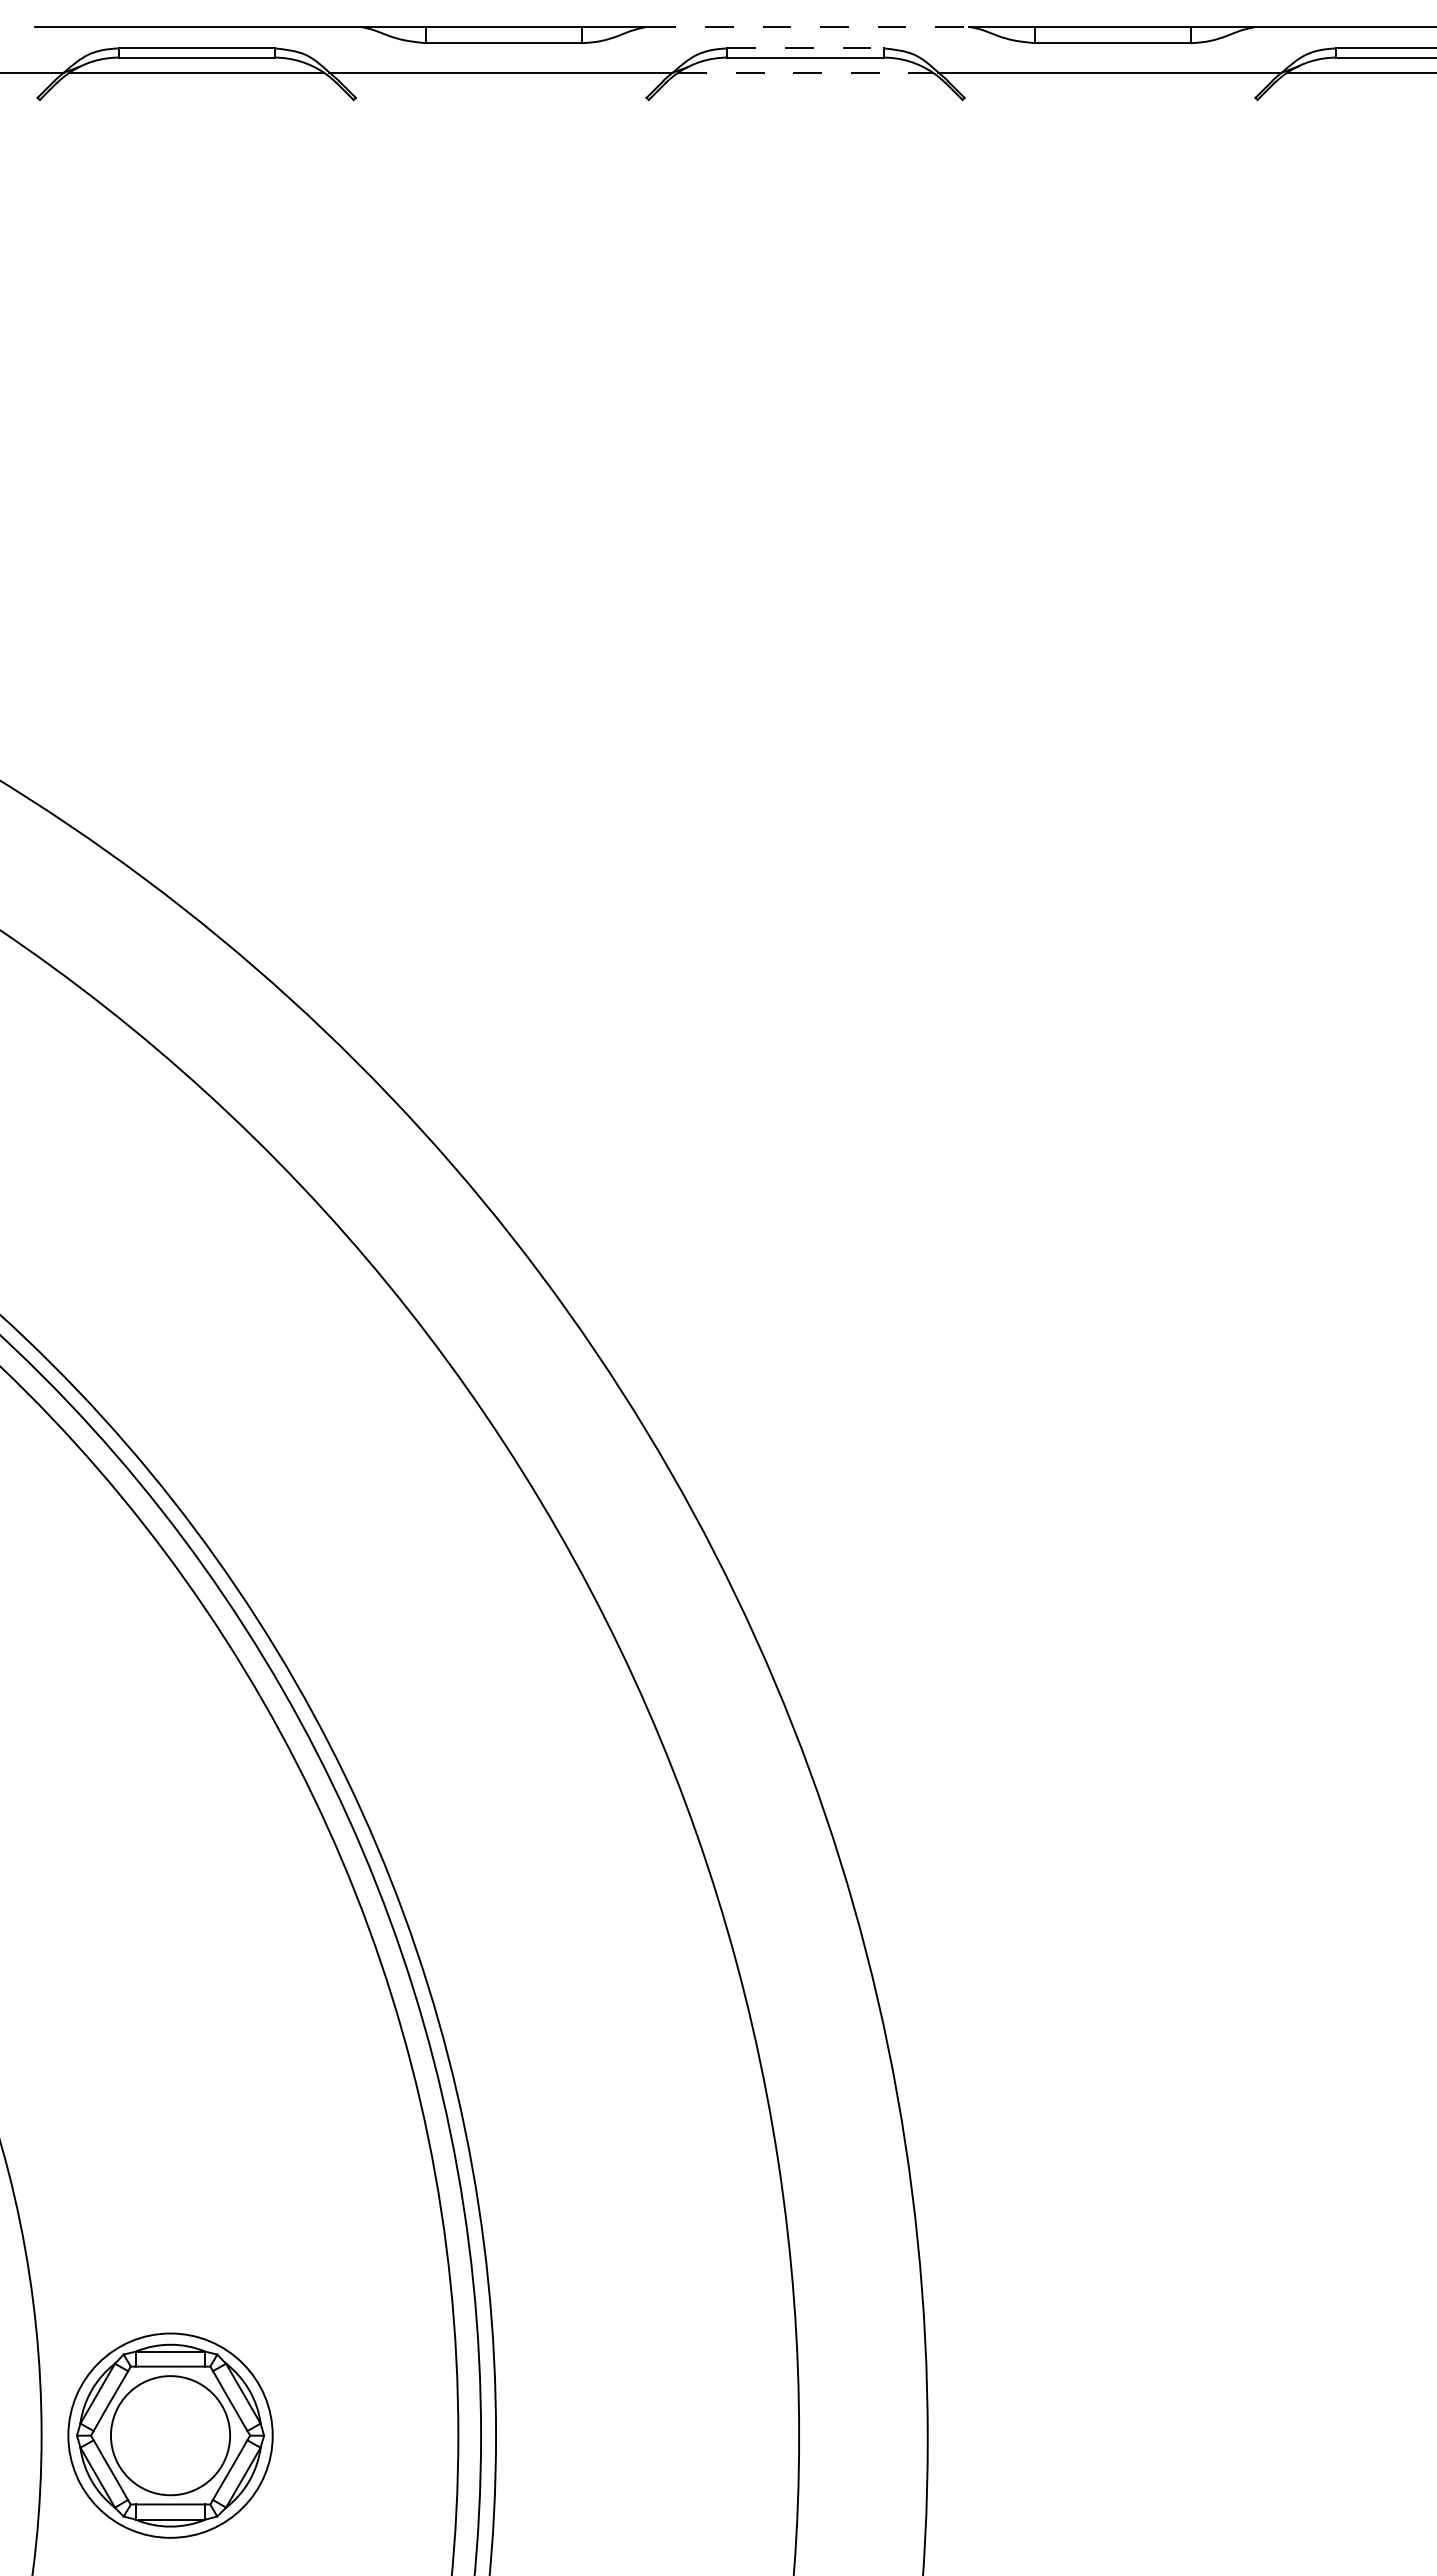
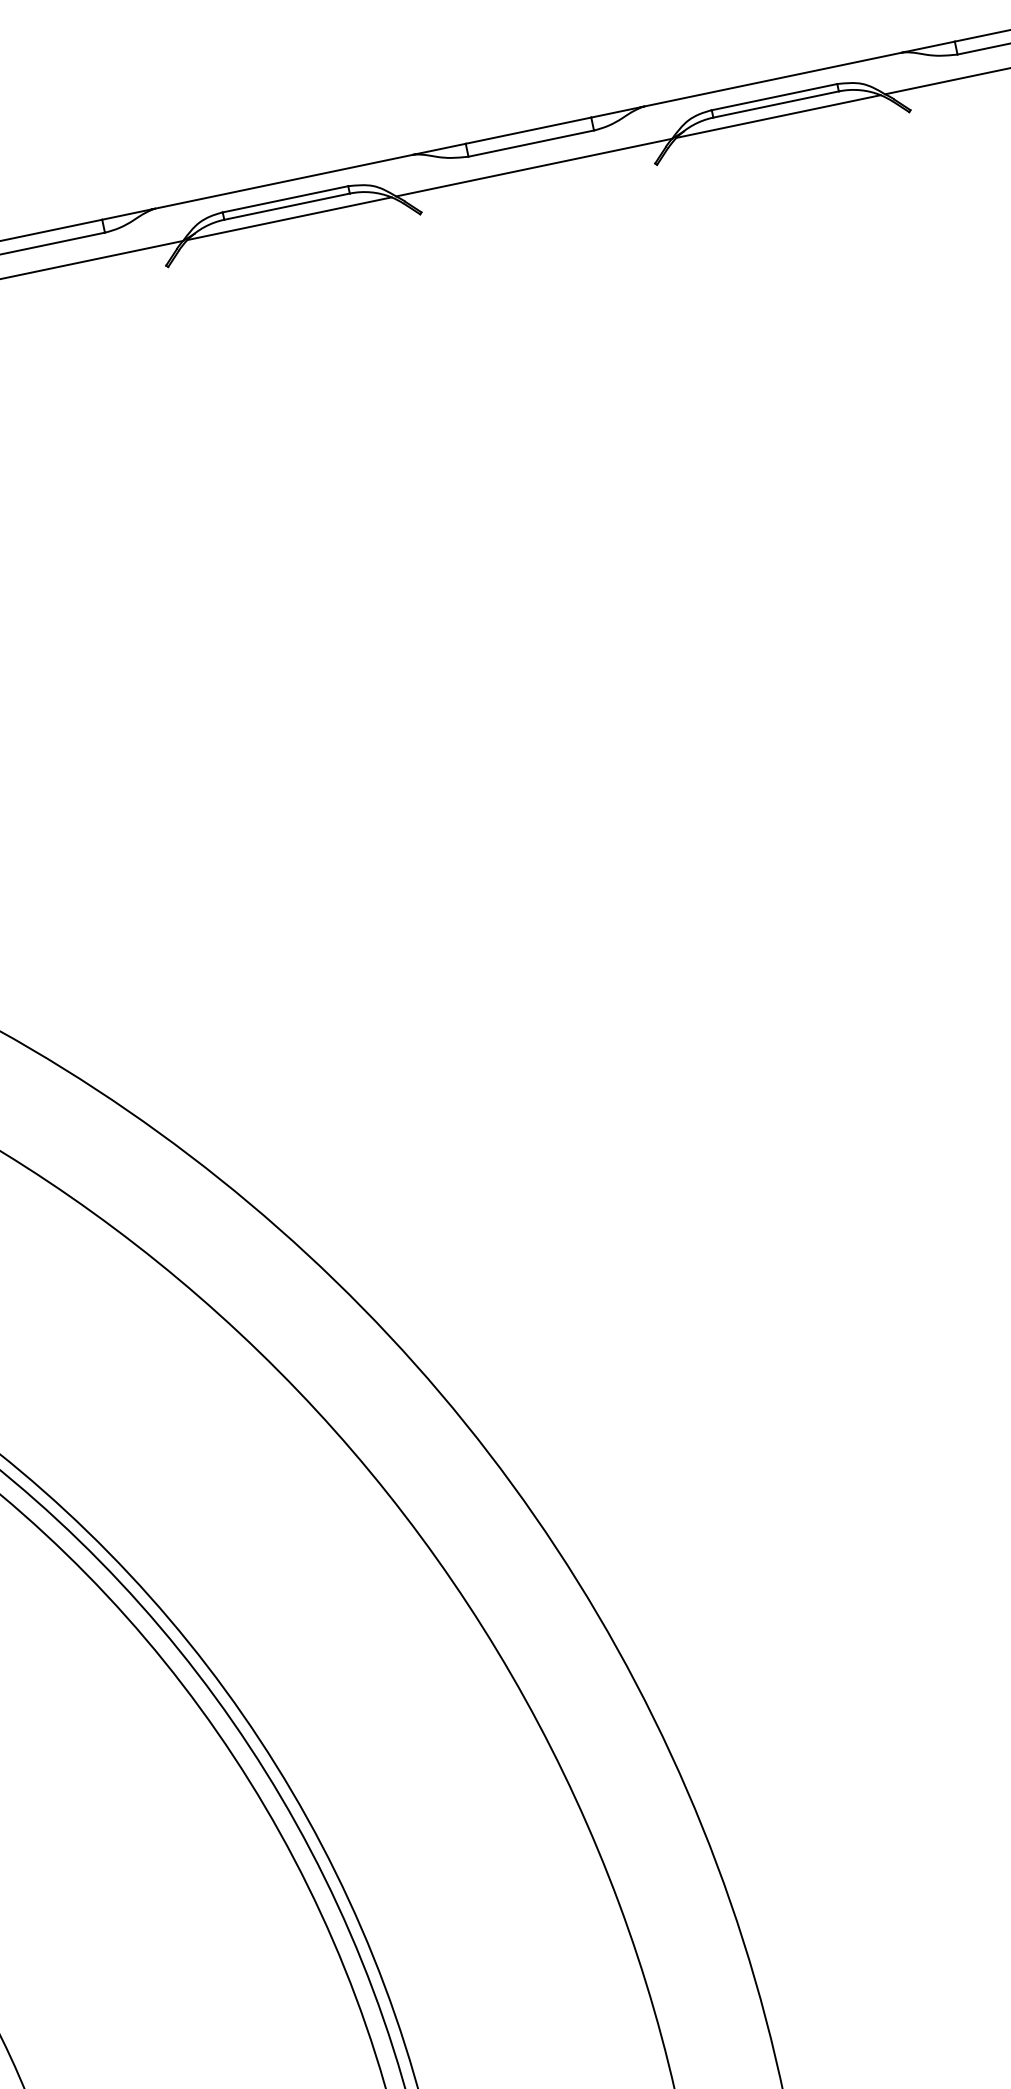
line: (808, 27) -> (284, 182), dashed -> solid
line: (806, 48) -> (286, 199), dashed -> solid
line: (806, 72) -> (290, 218), dashed -> solid

